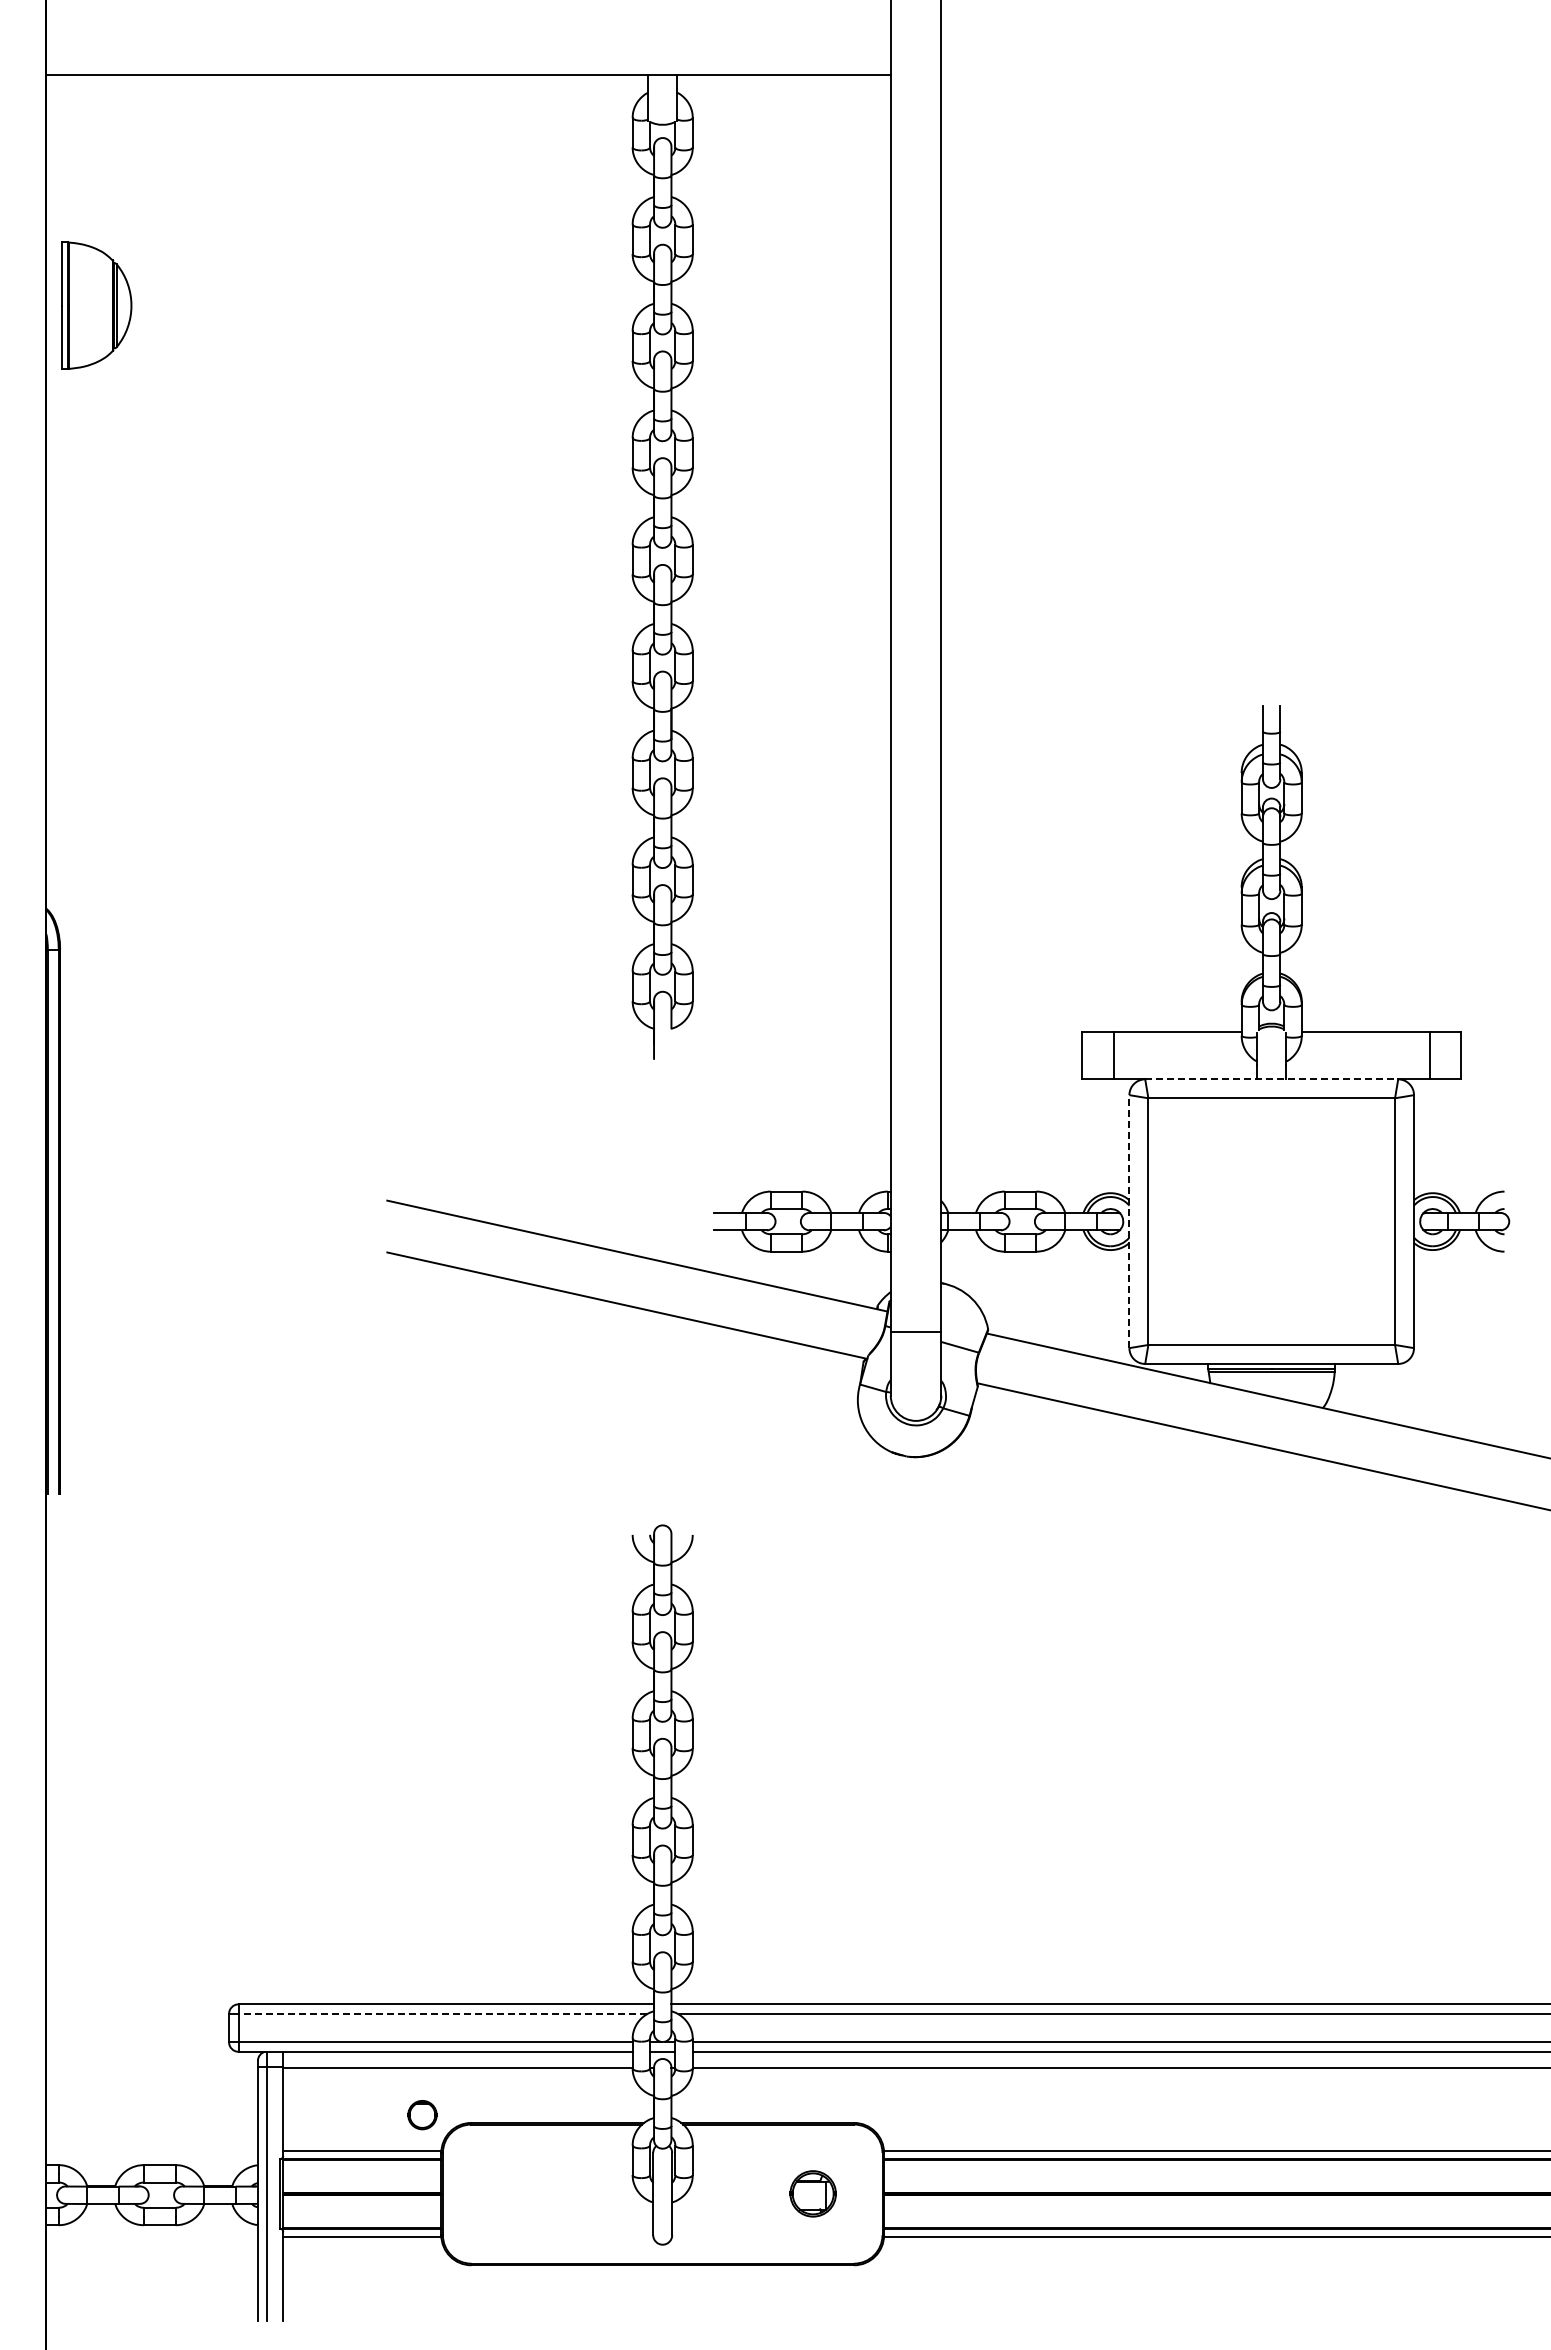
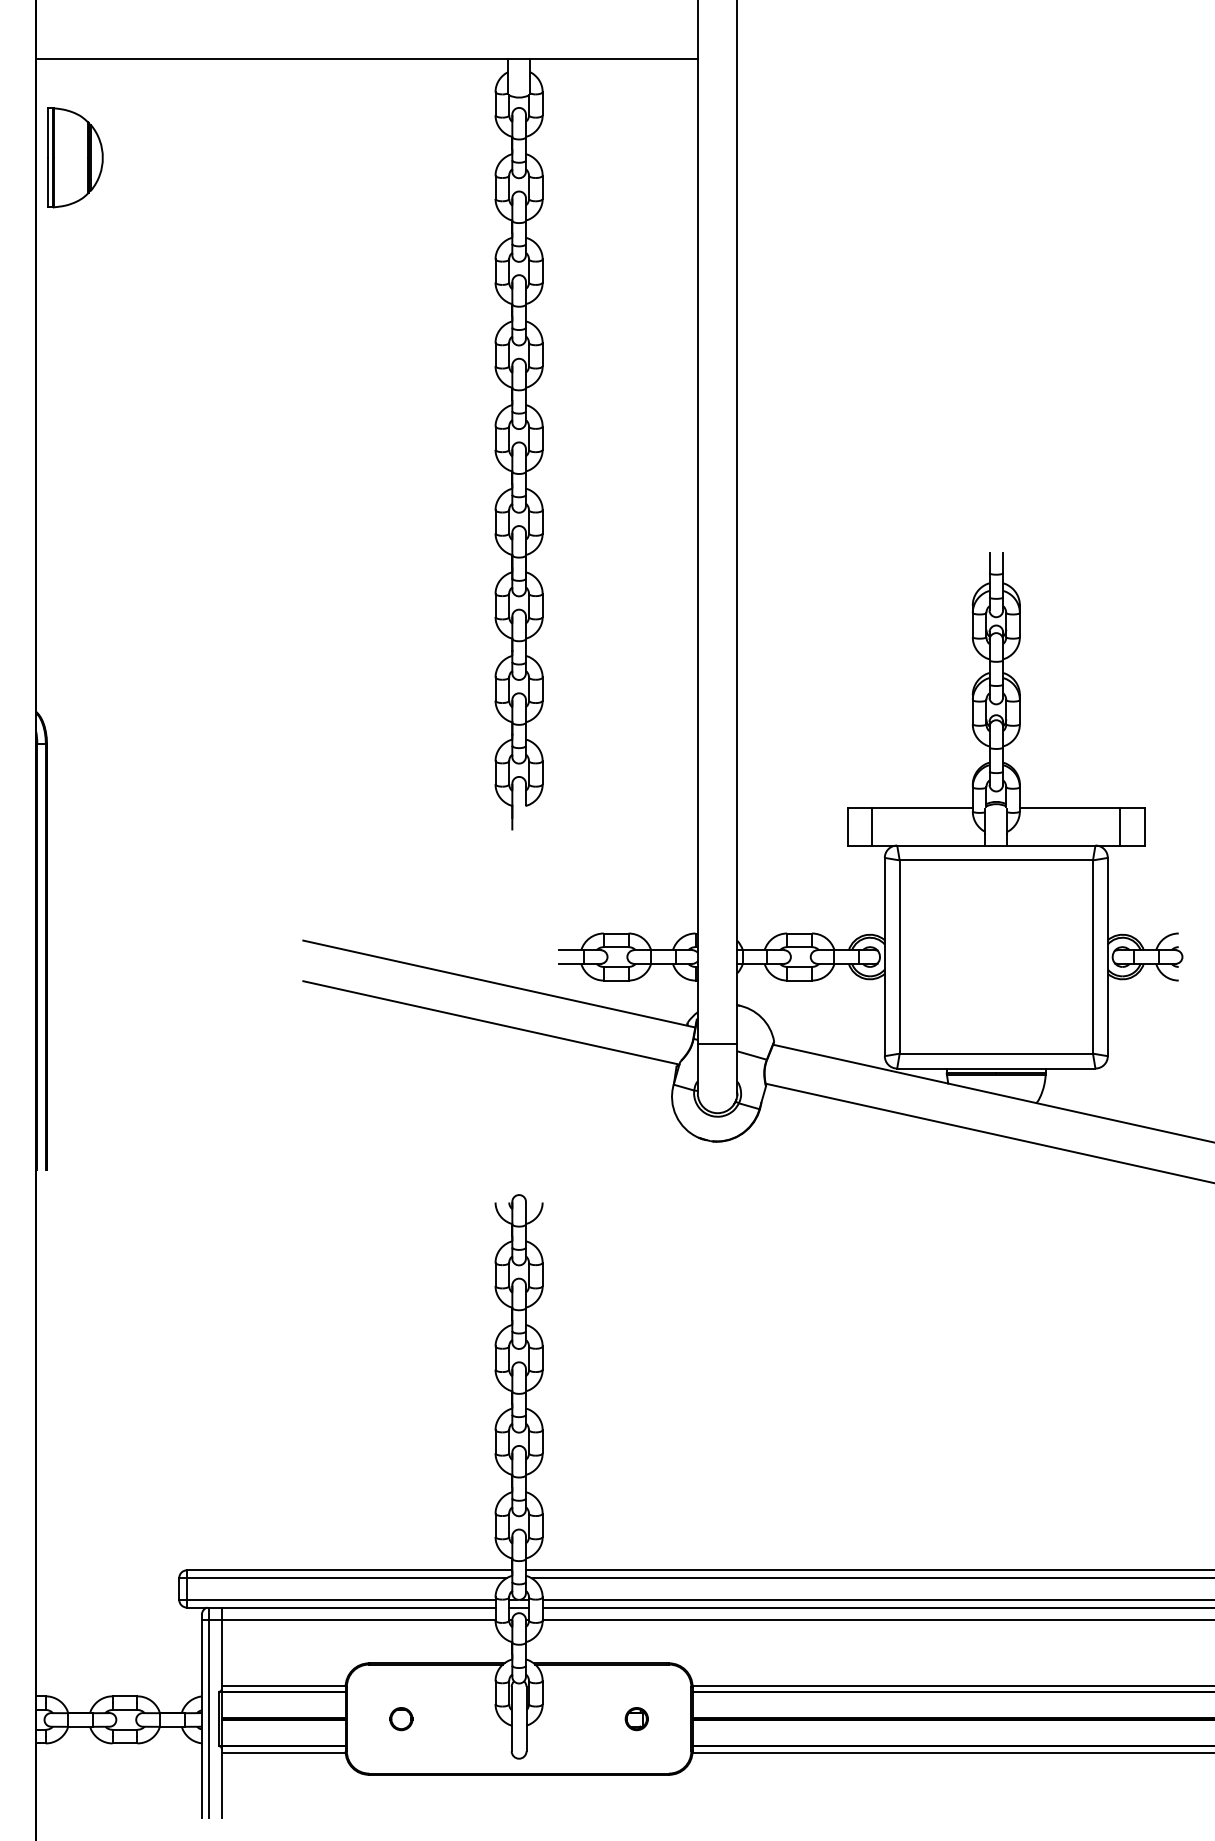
part: (96, 305) -> (75, 157), moved
line: (1272, 1079) -> (996, 845), dashed -> solid
line: (1129, 1221) -> (884, 956), dashed -> solid
line: (442, 2014) -> (346, 1578), dashed -> solid
part: (422, 2115) -> (401, 1719), moved
part: (812, 2194) -> (636, 1719), size x0.62

